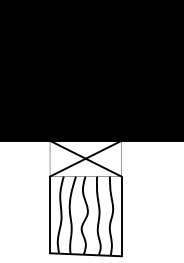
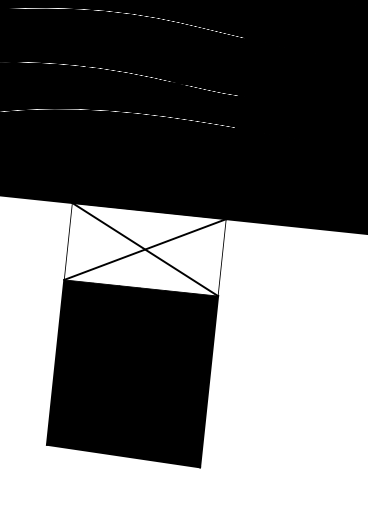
fill: (85, 216) -> (131, 373), added

